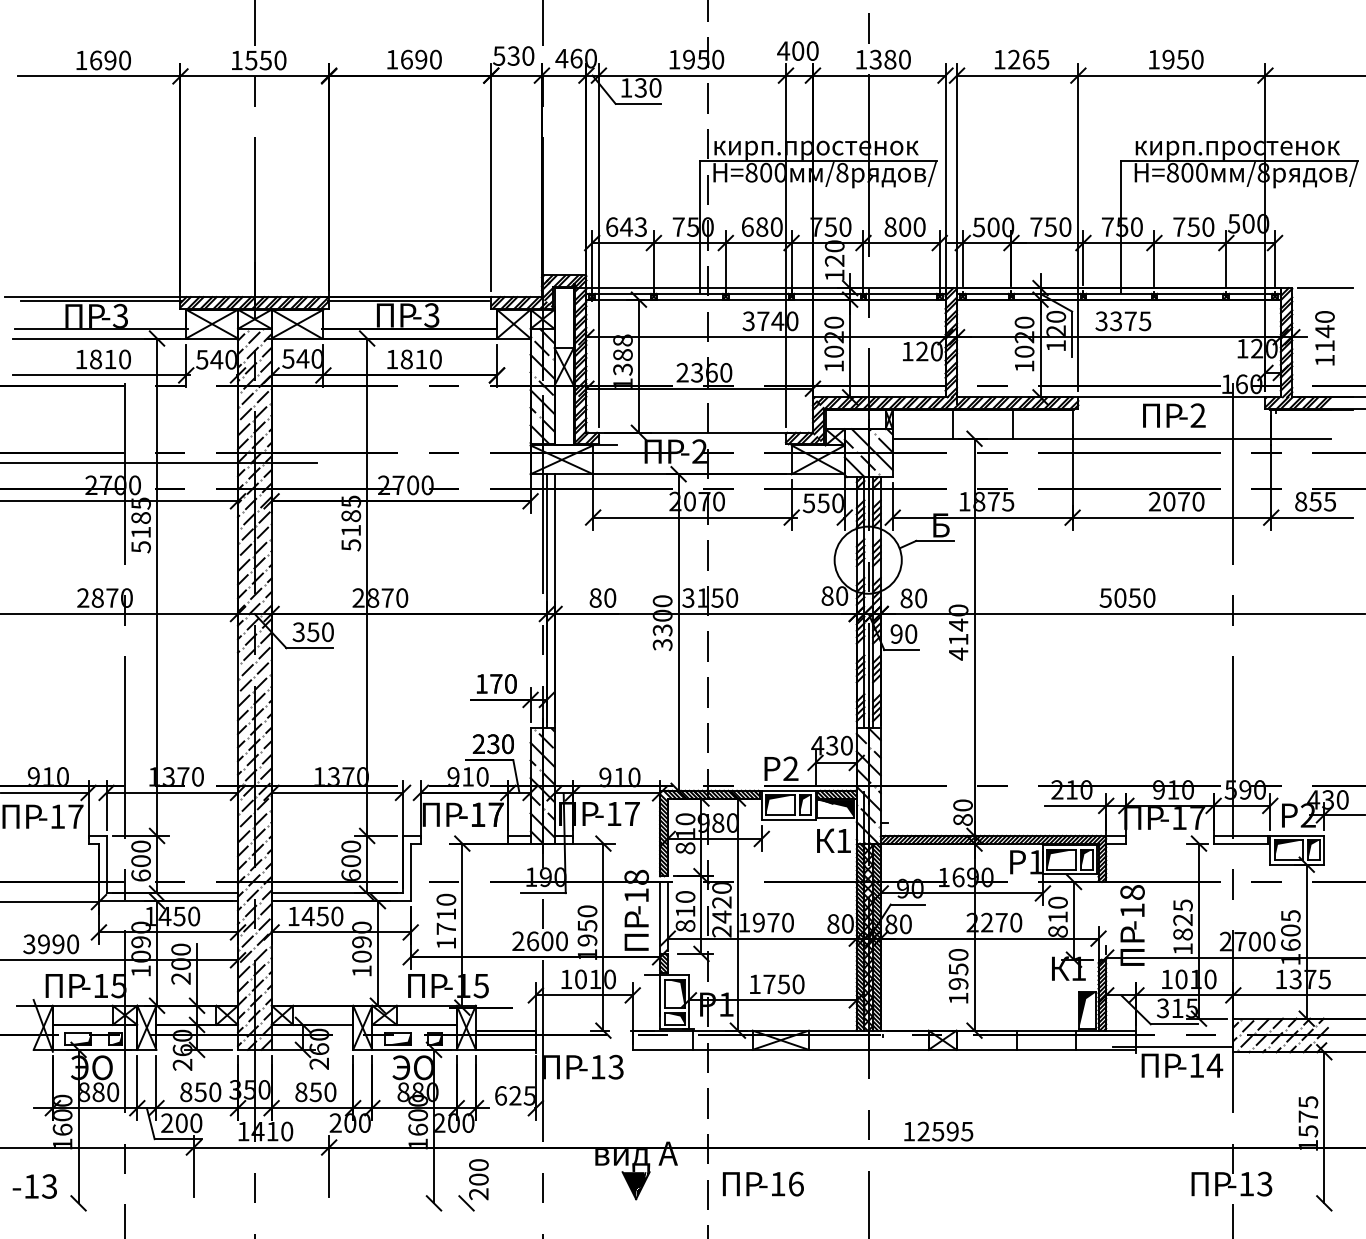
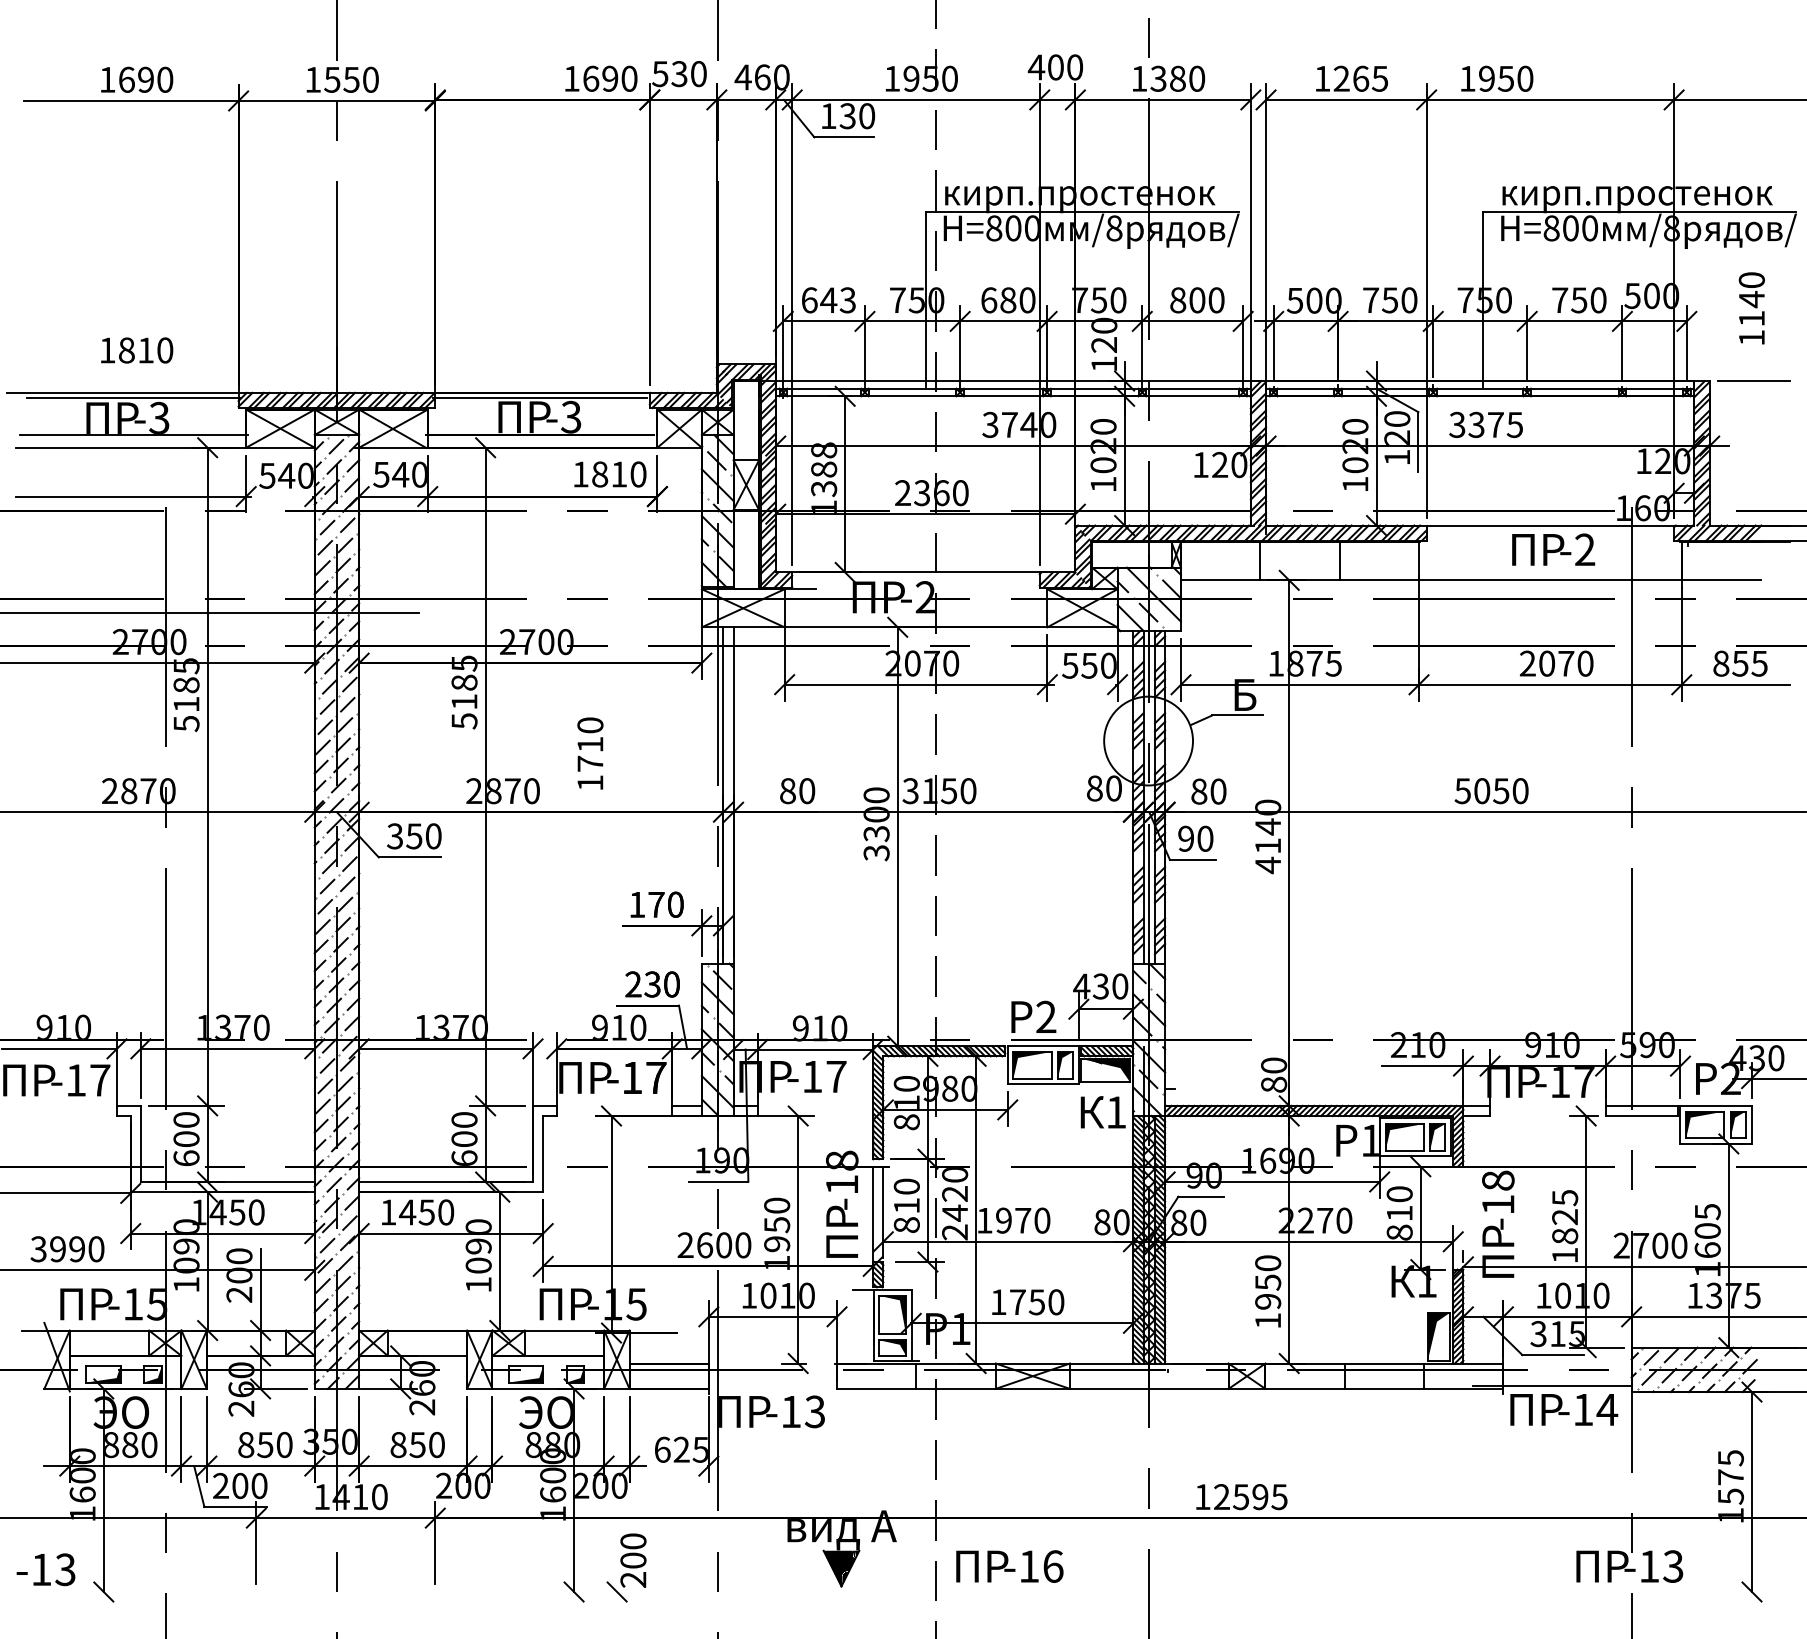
text: (414, 59) -> (601, 78), moved
text: (1176, 59) -> (1497, 78), moved
text: (1324, 338) -> (1751, 308), moved
text: (104, 359) -> (137, 350), moved
text: (414, 359) -> (610, 474), moved
text: (446, 921) -> (590, 753), moved

